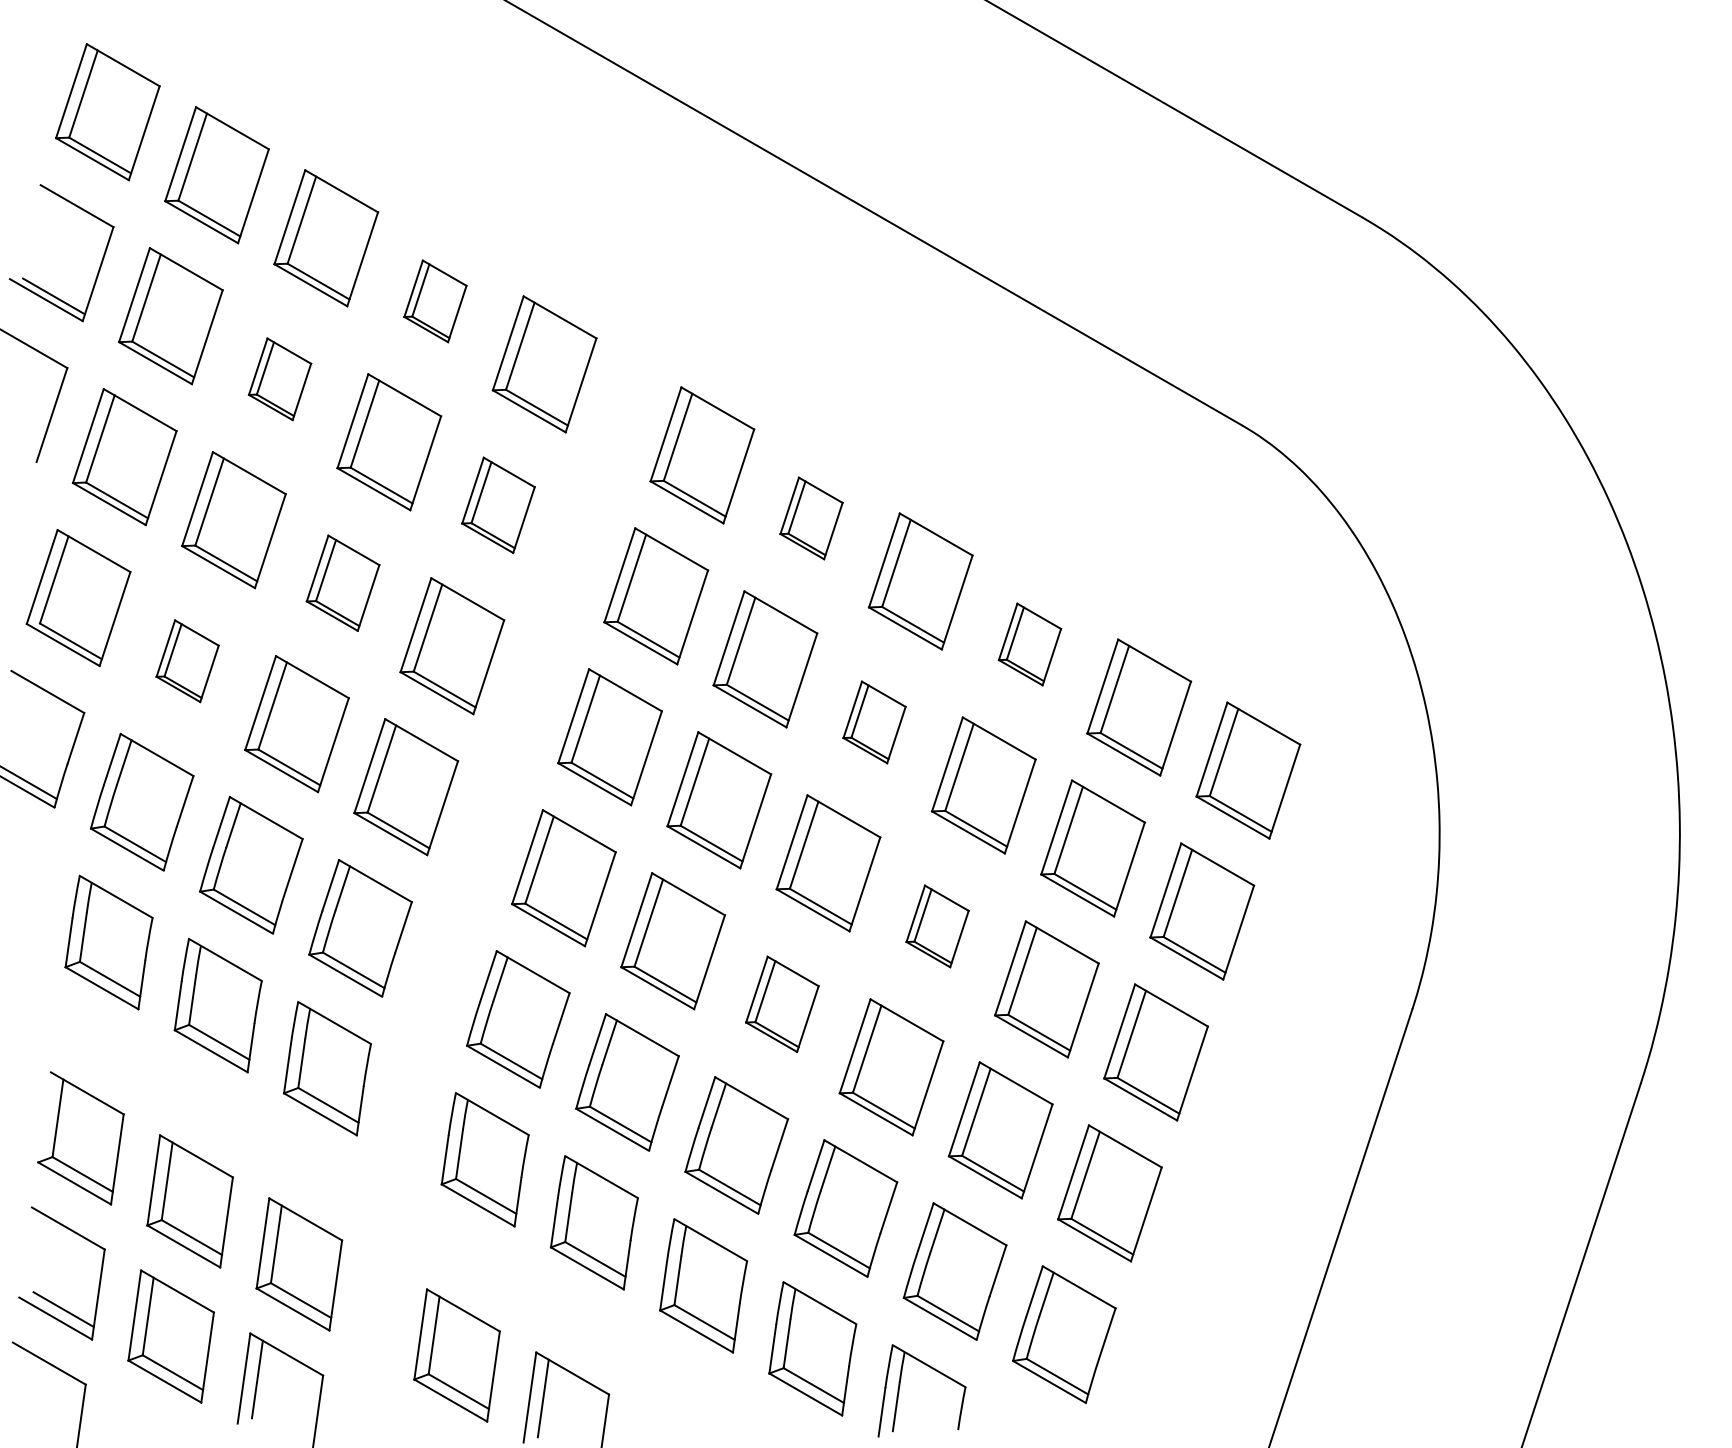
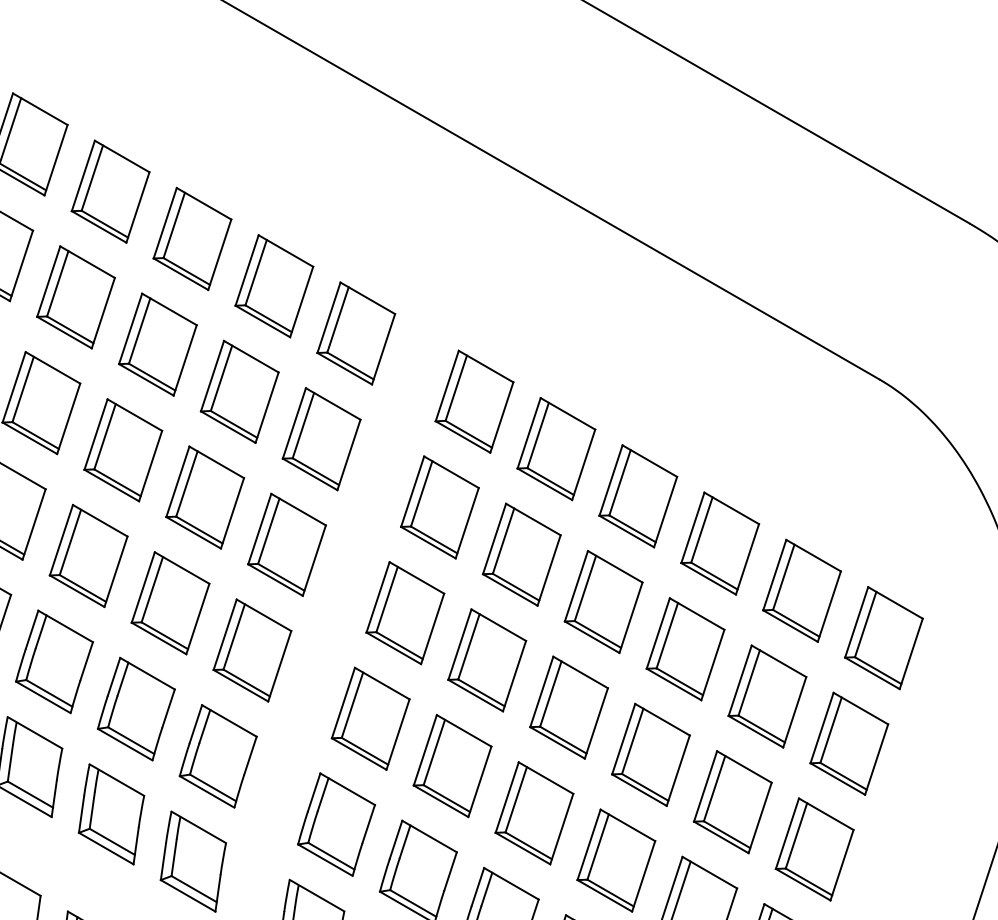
part: (435, 301) -> (274, 286), size x1.67
part: (279, 379) -> (157, 344), size x1.67
part: (498, 505) -> (321, 439), size x1.43
part: (811, 518) -> (556, 449), size x1.67
part: (342, 583) -> (204, 497), size x1.43
part: (1029, 644) -> (719, 543), size x1.67
part: (187, 661) -> (88, 556), size x1.67
part: (874, 722) -> (603, 602), size x1.67
part: (937, 926) -> (650, 755), size x1.67
part: (782, 1004) -> (534, 813), size x1.43

